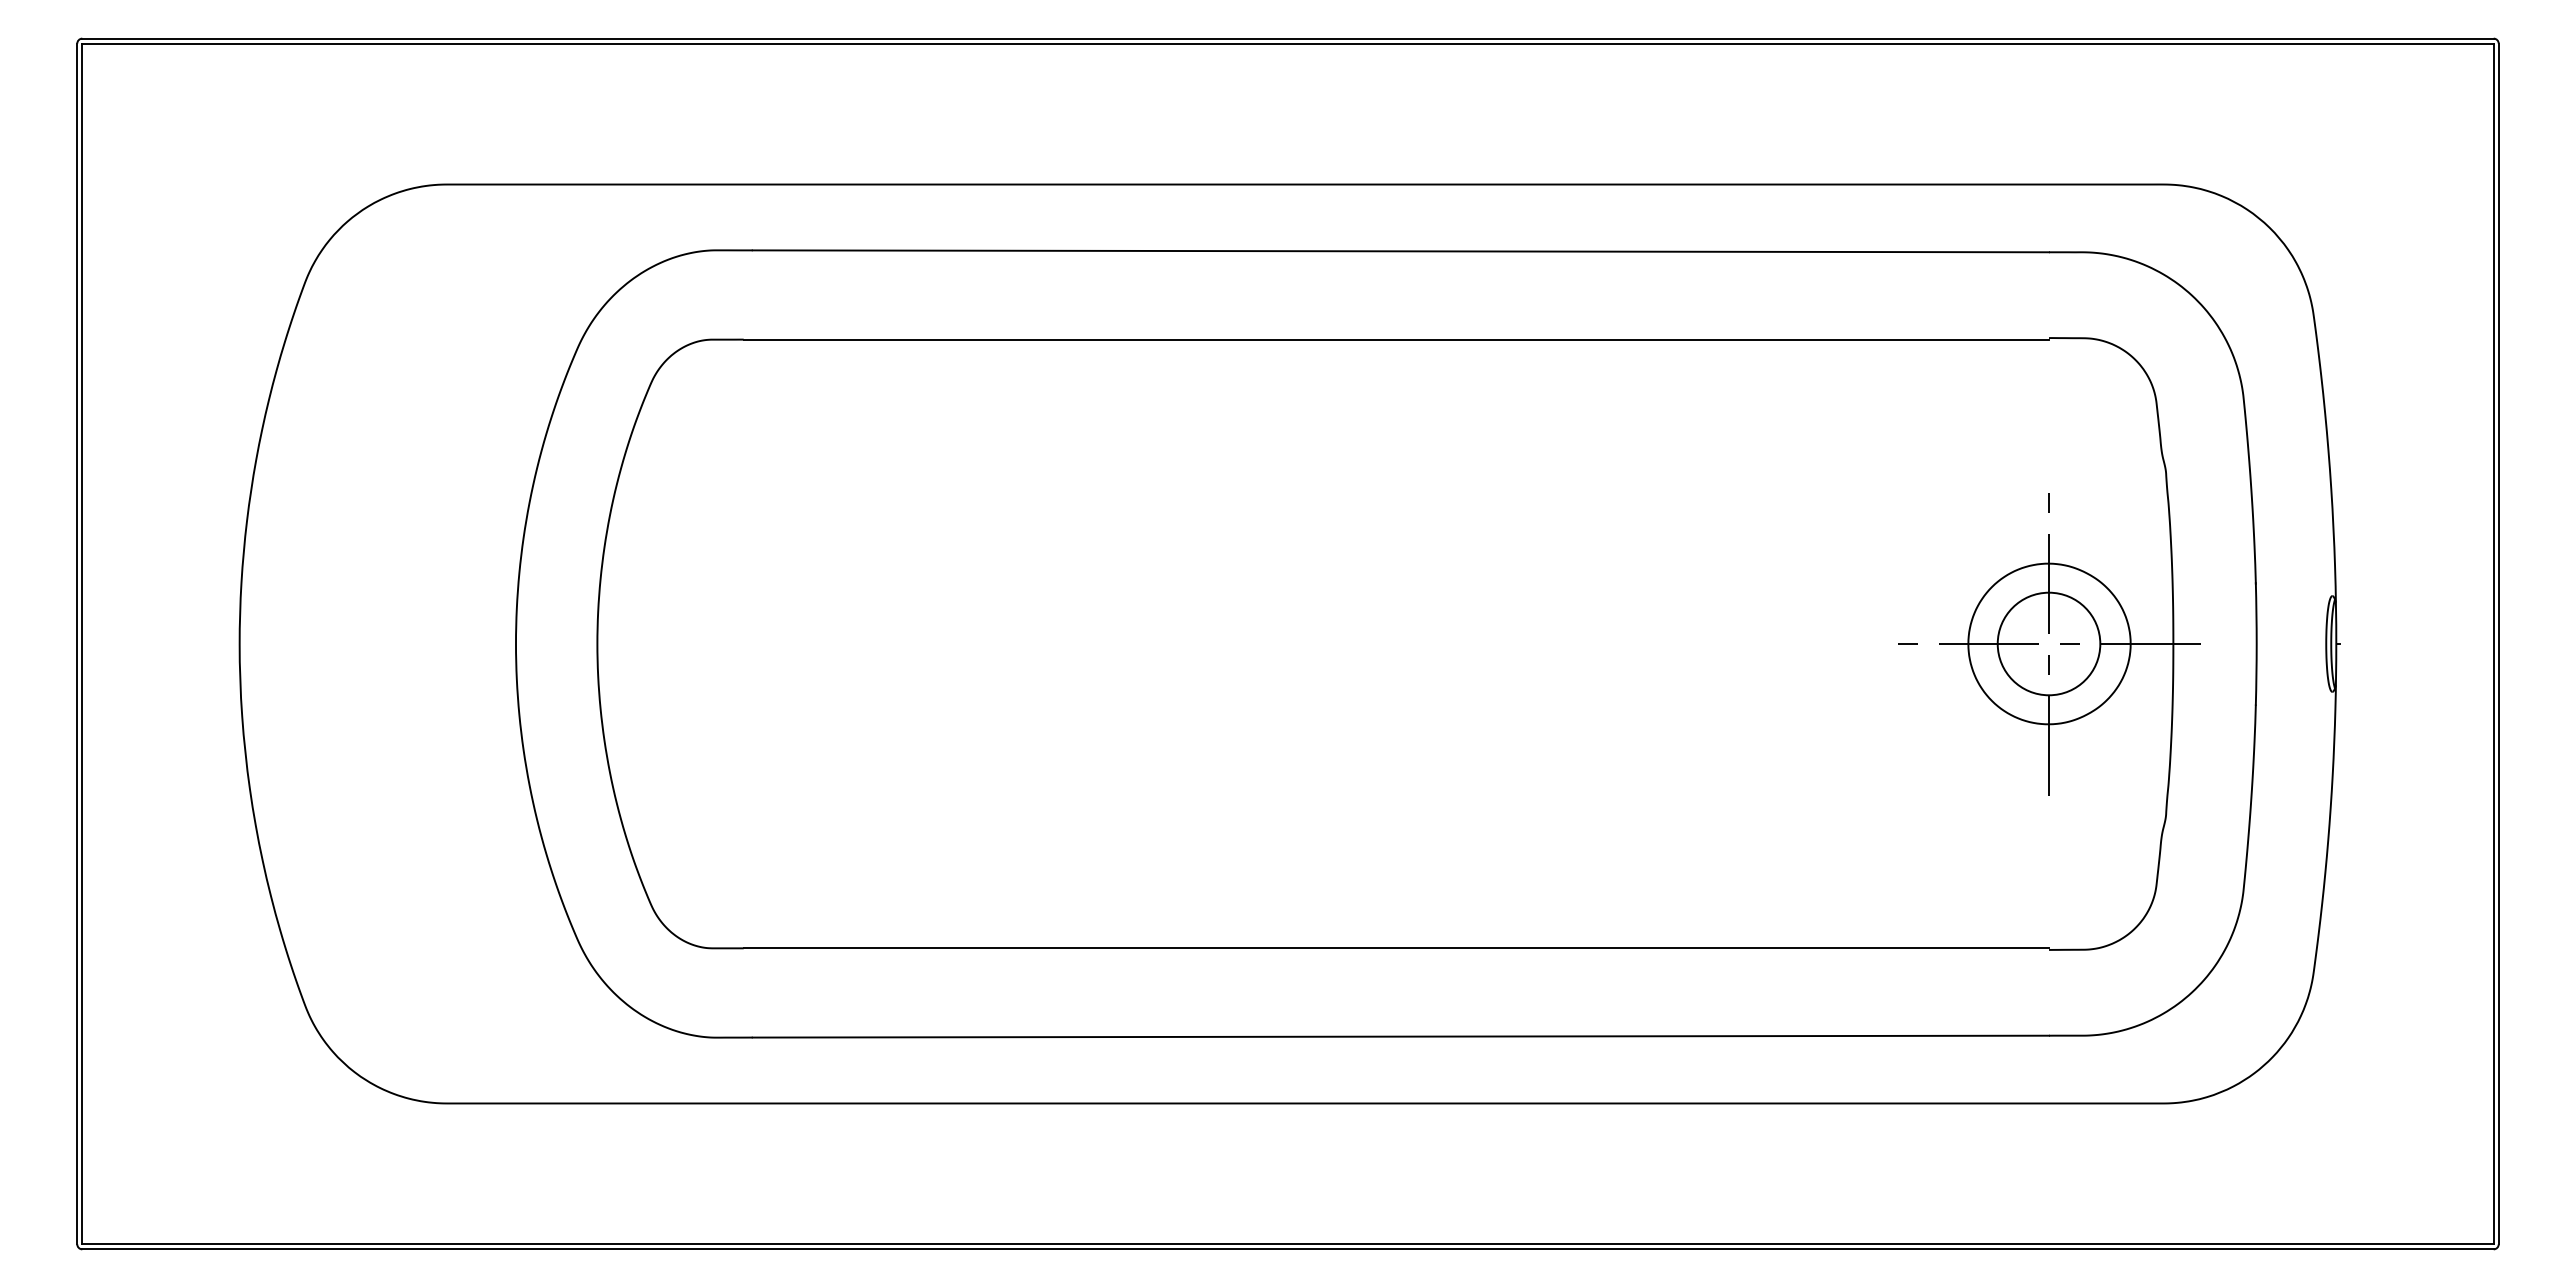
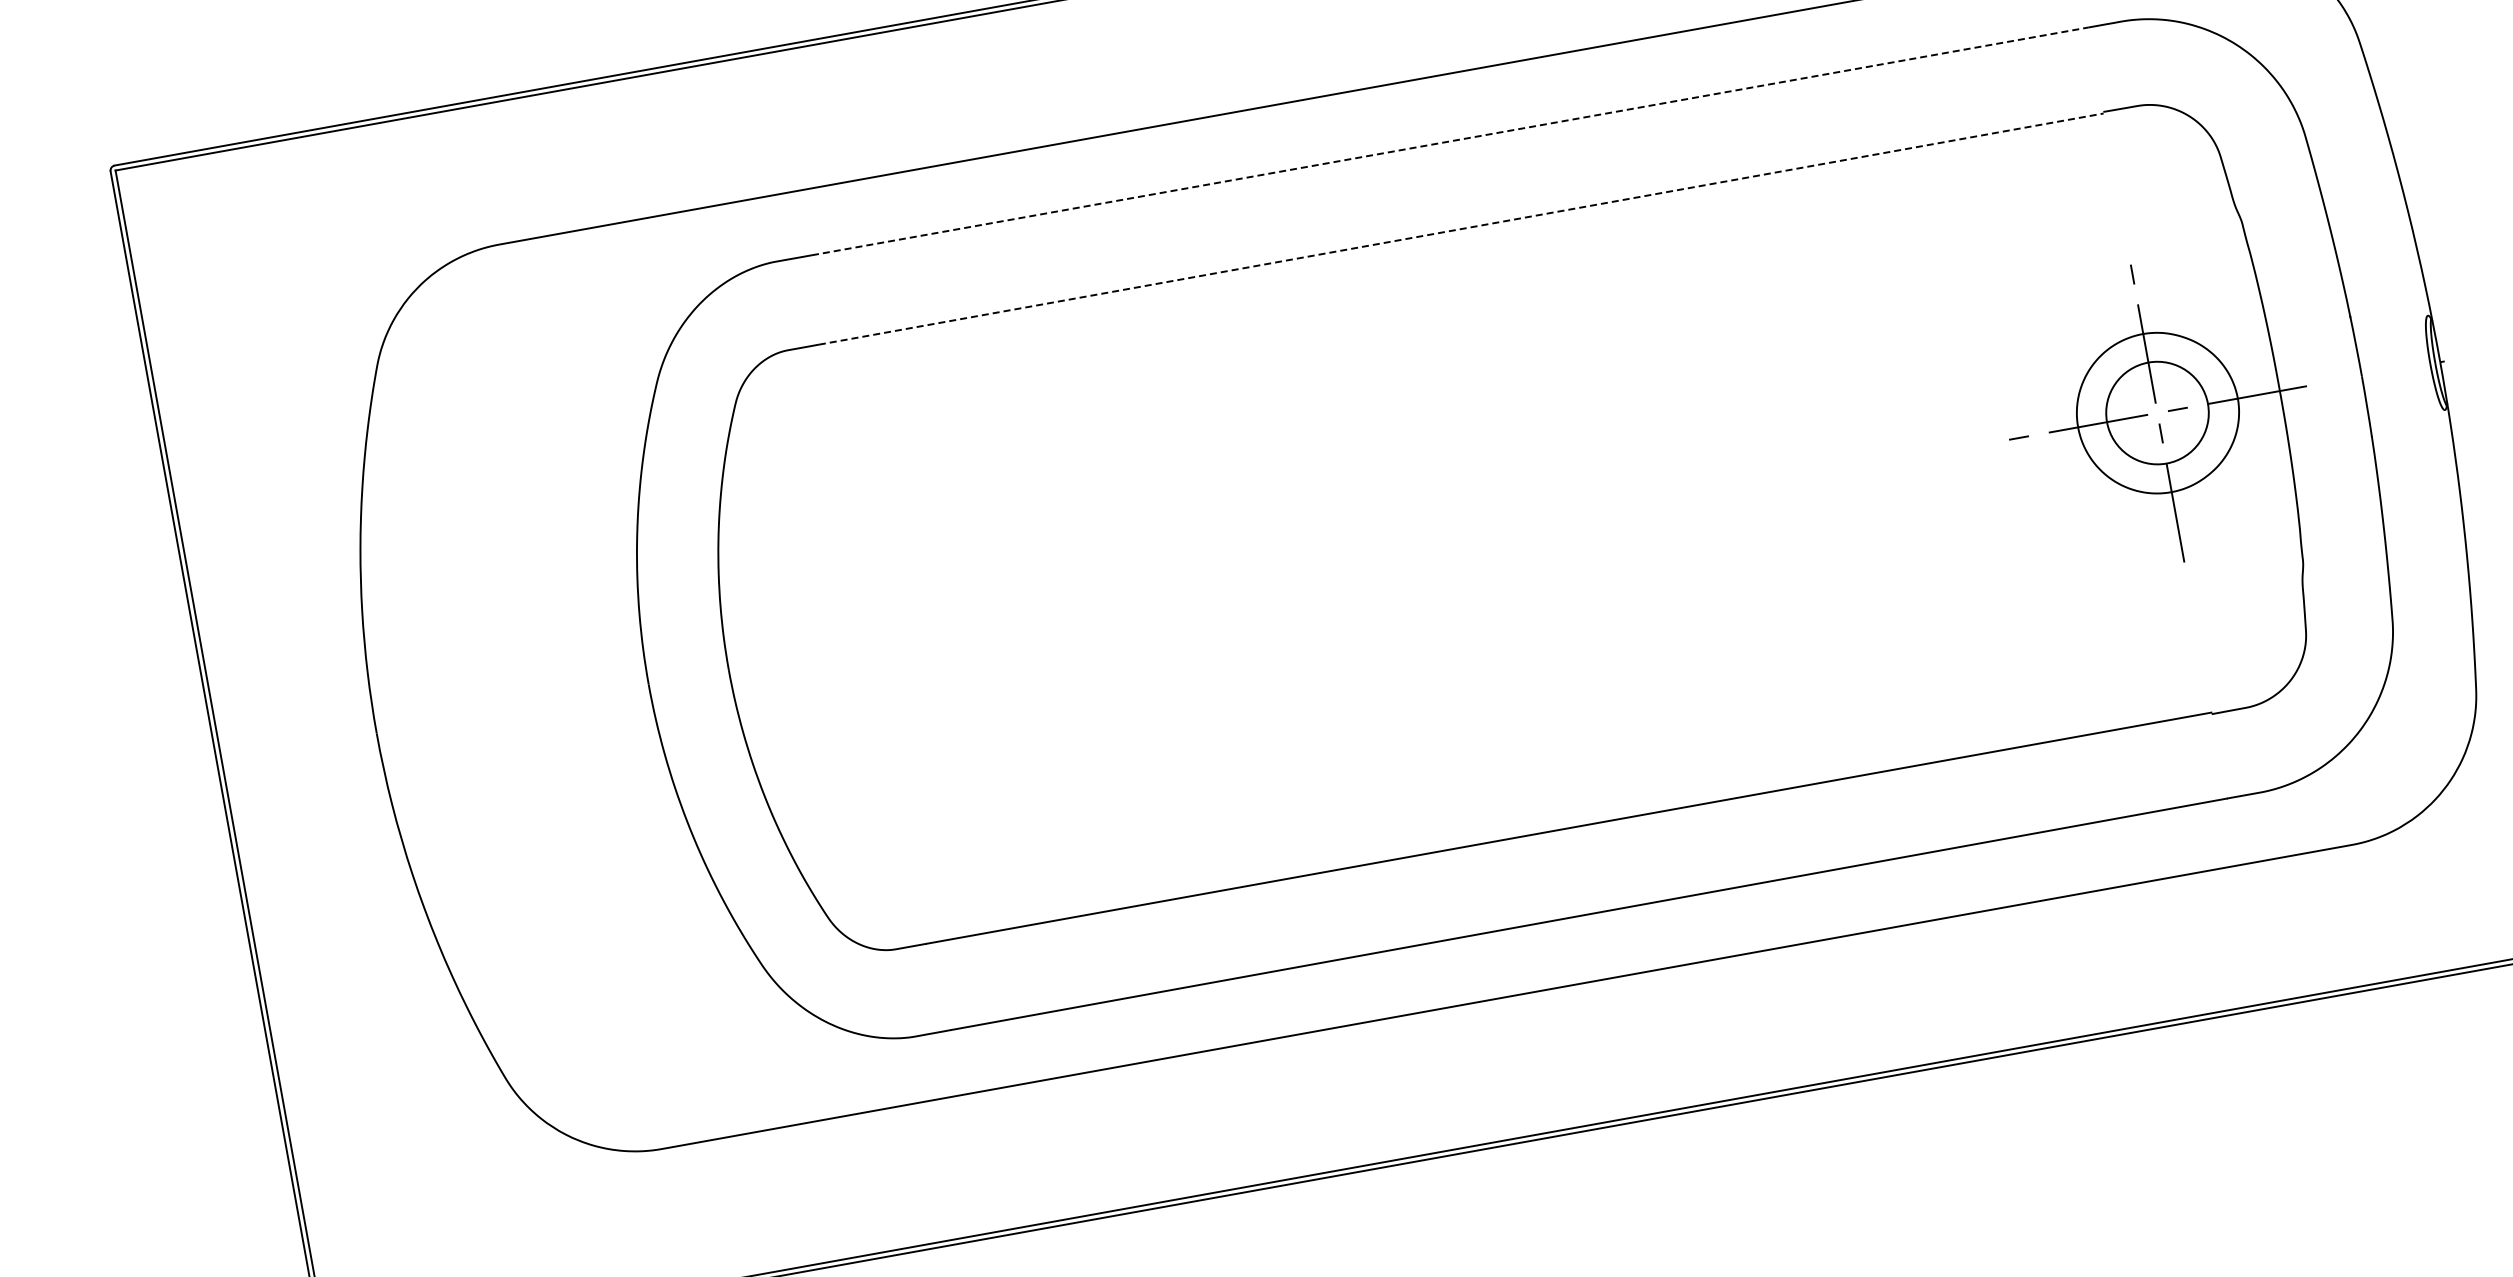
line: (1401, 251) -> (1450, 141), solid -> dashed
line: (1396, 339) -> (1461, 228), solid -> dashed

